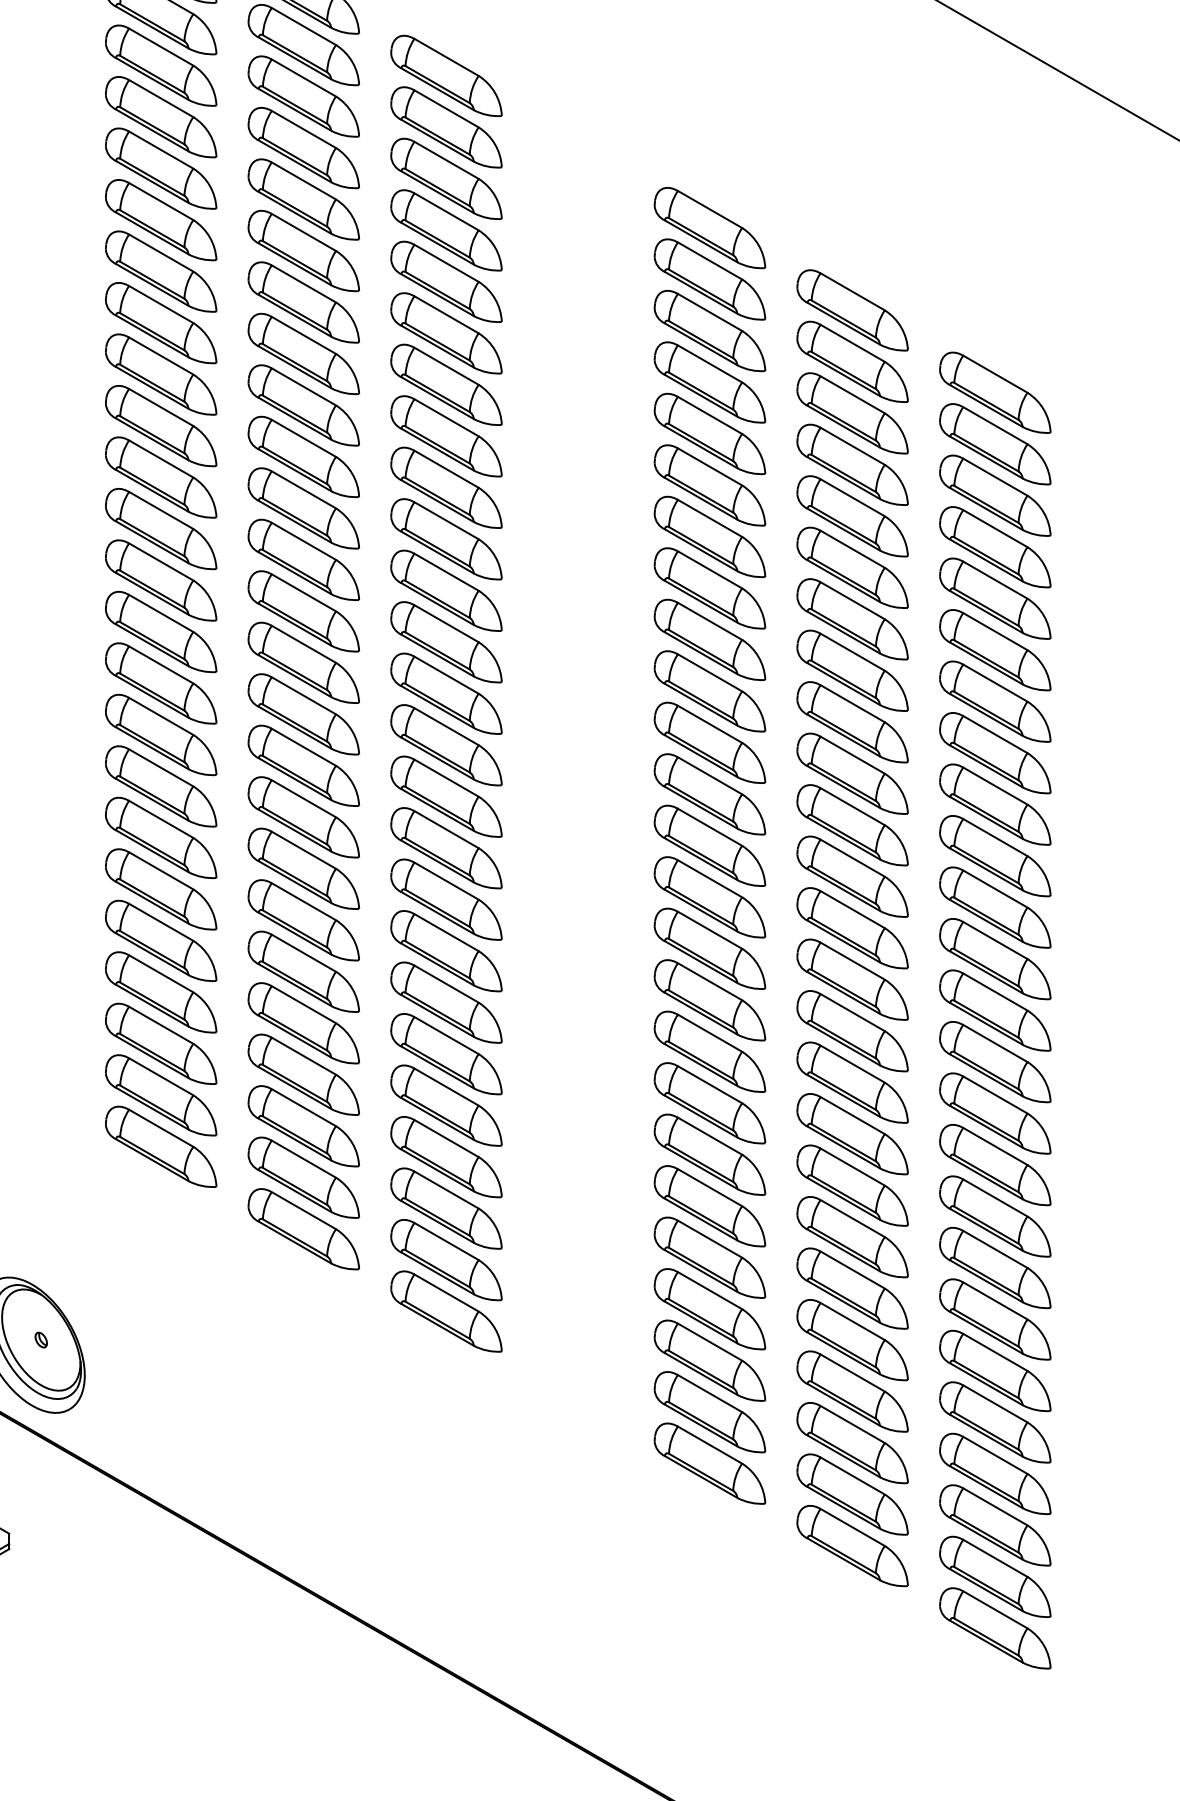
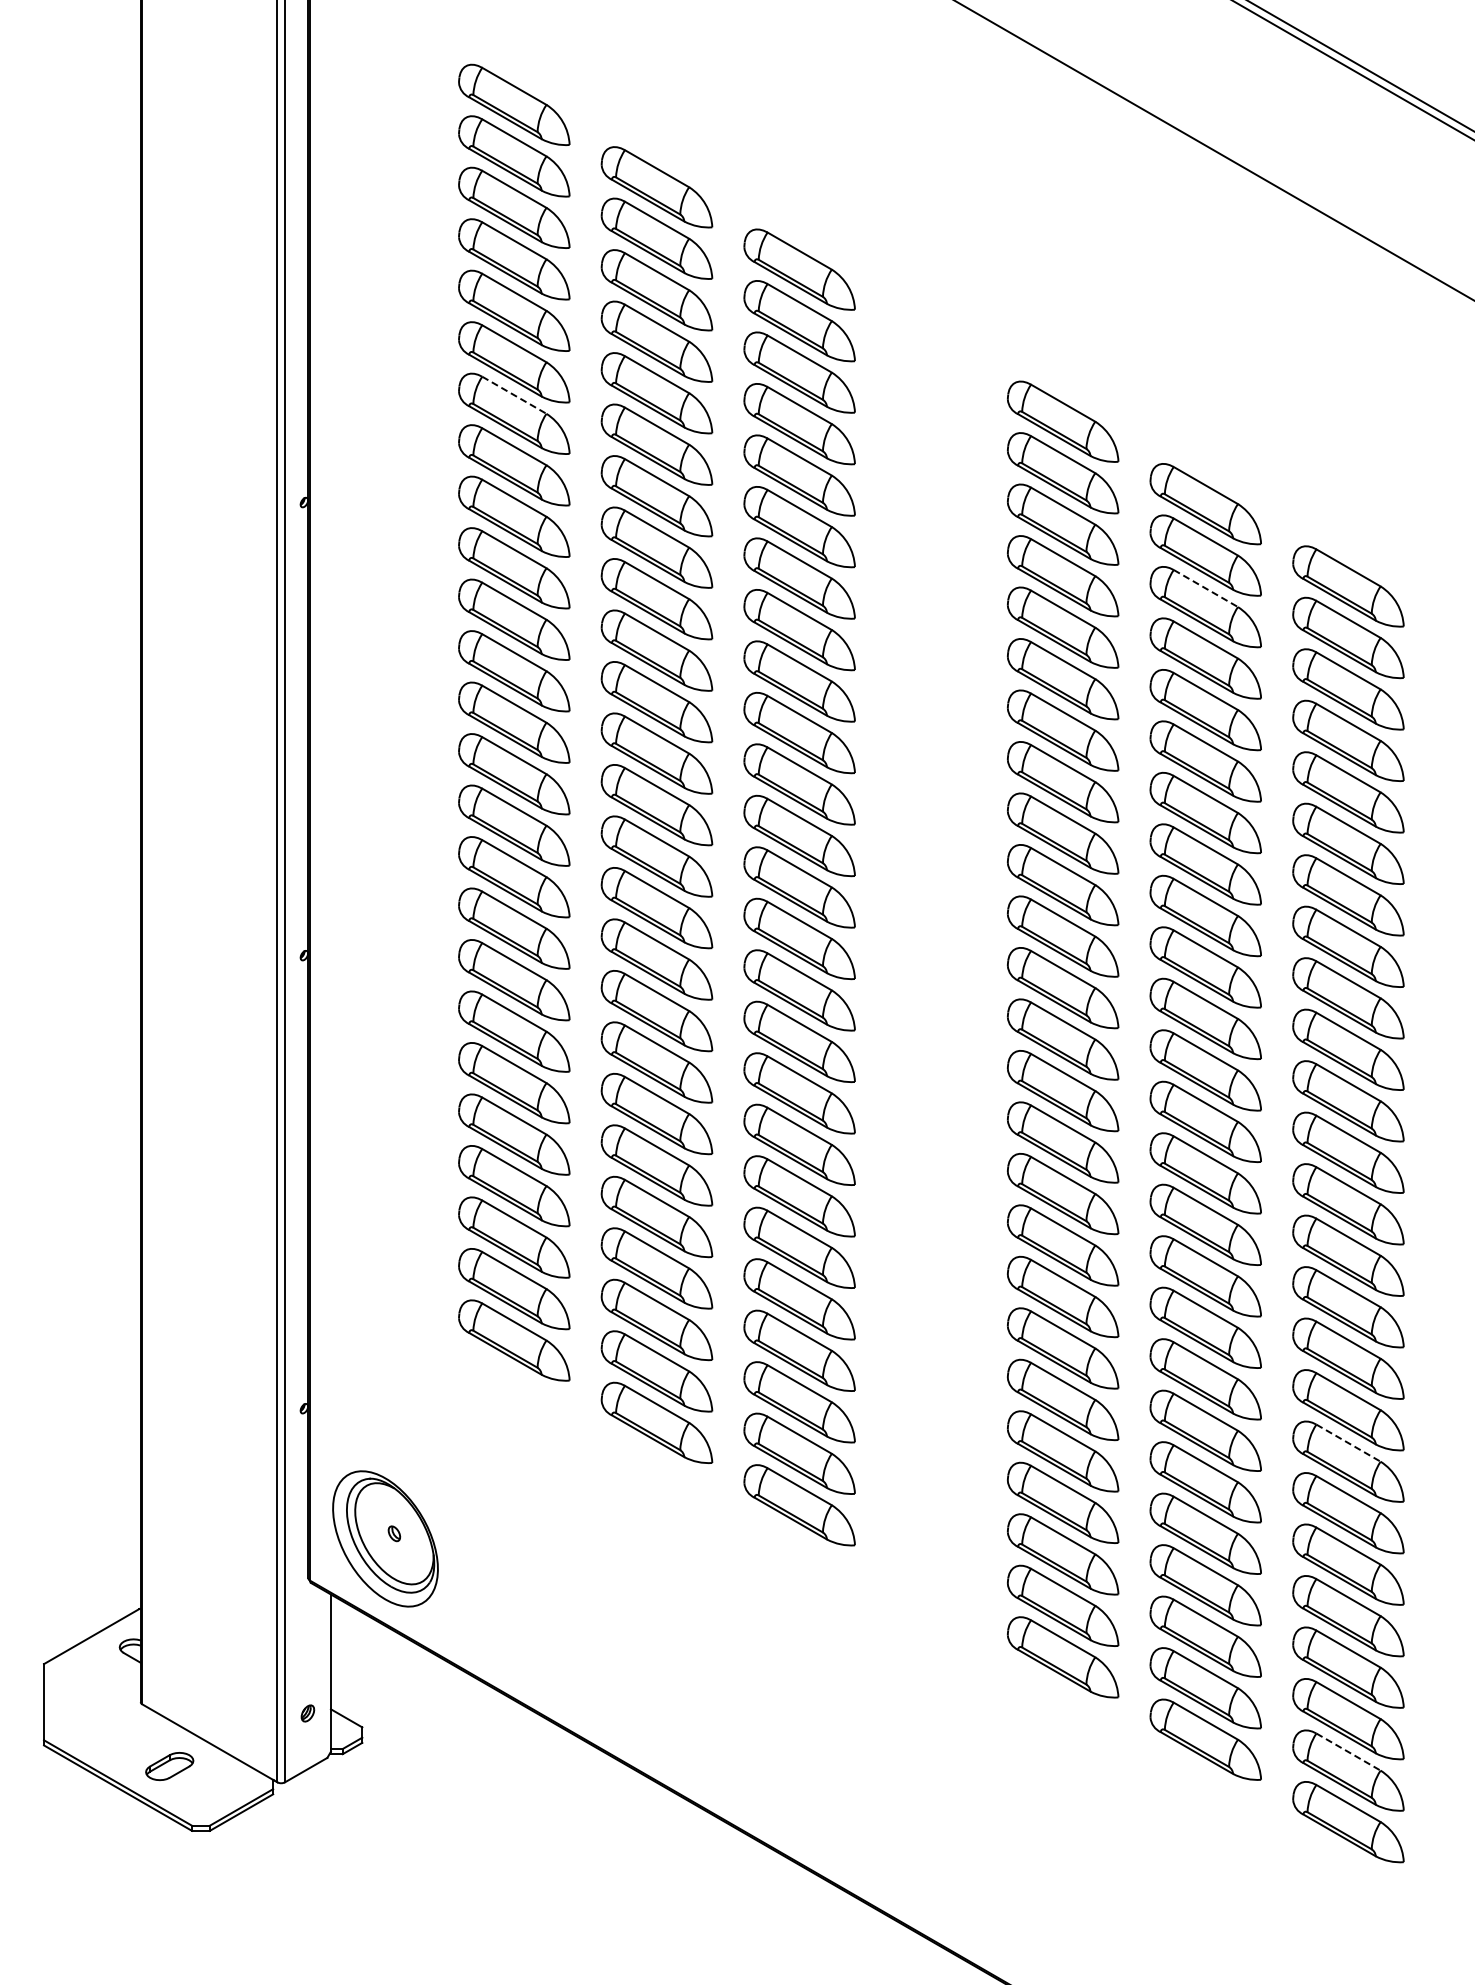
line: (161, 201) -> (514, 395), solid -> dashed
line: (853, 394) -> (1206, 588), solid -> dashed
line: (995, 1249) -> (1348, 1443), solid -> dashed
line: (995, 1558) -> (1348, 1752), solid -> dashed

